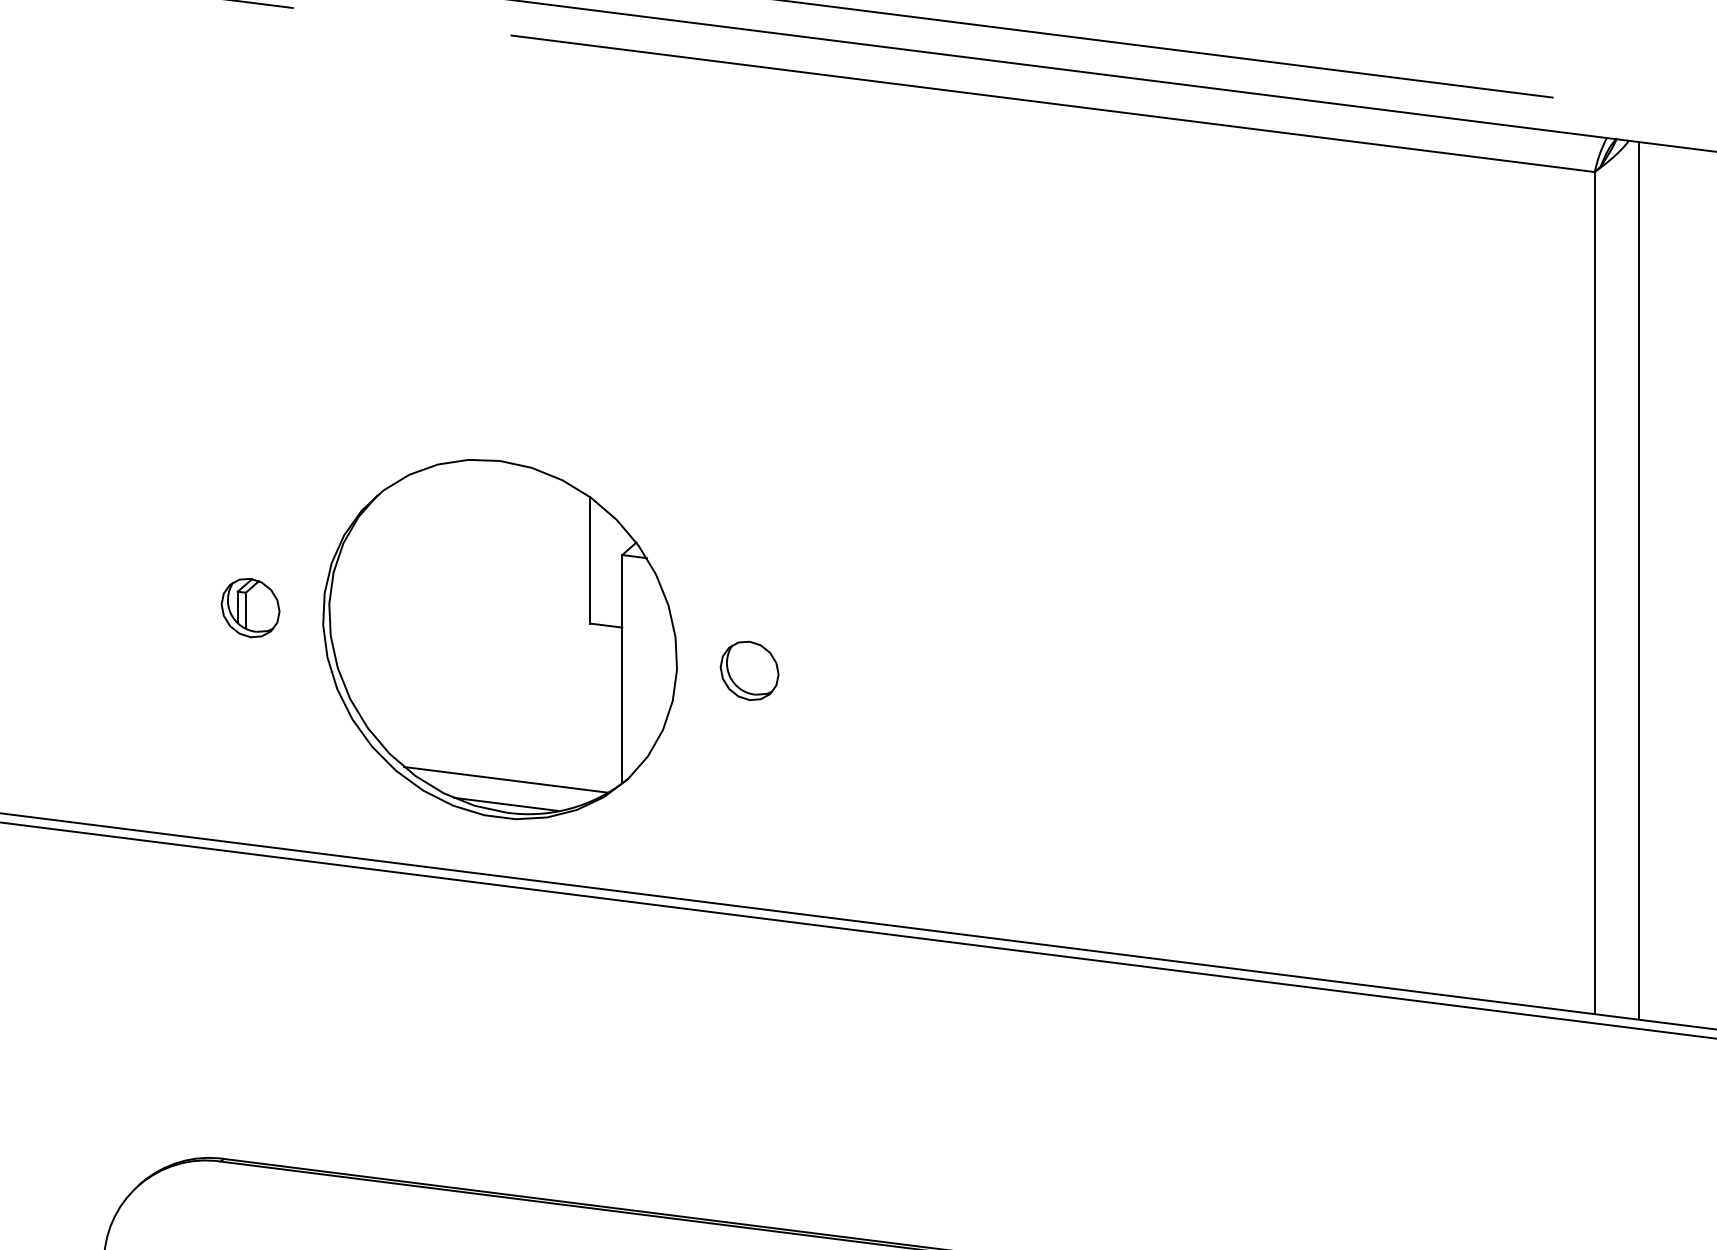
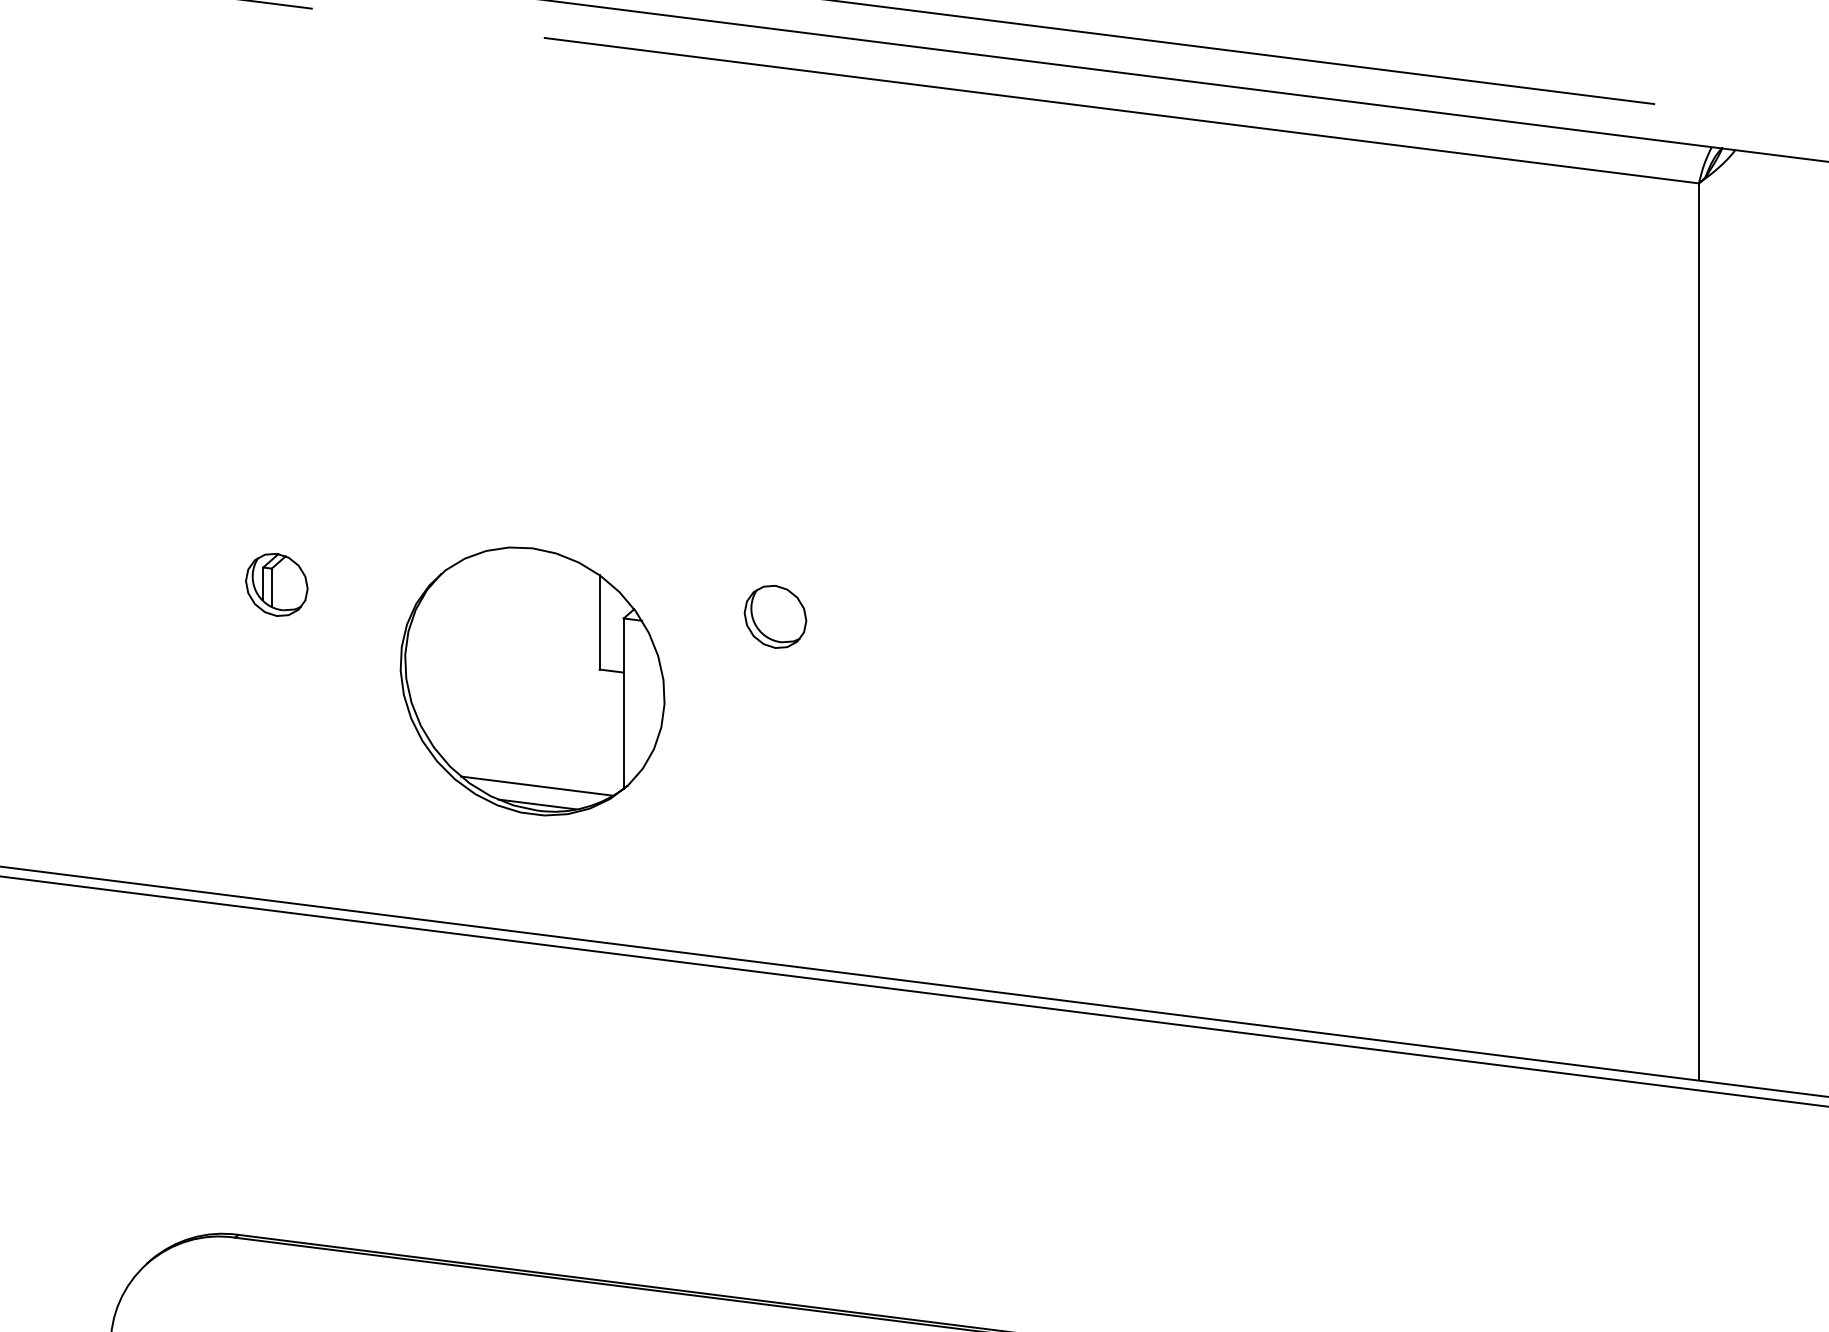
line: (1639, 580) -> (1746, 618), removed
part: (250, 607) -> (276, 584), moved
part: (499, 639) -> (532, 681), size x0.7
part: (749, 670) -> (775, 616), moved

